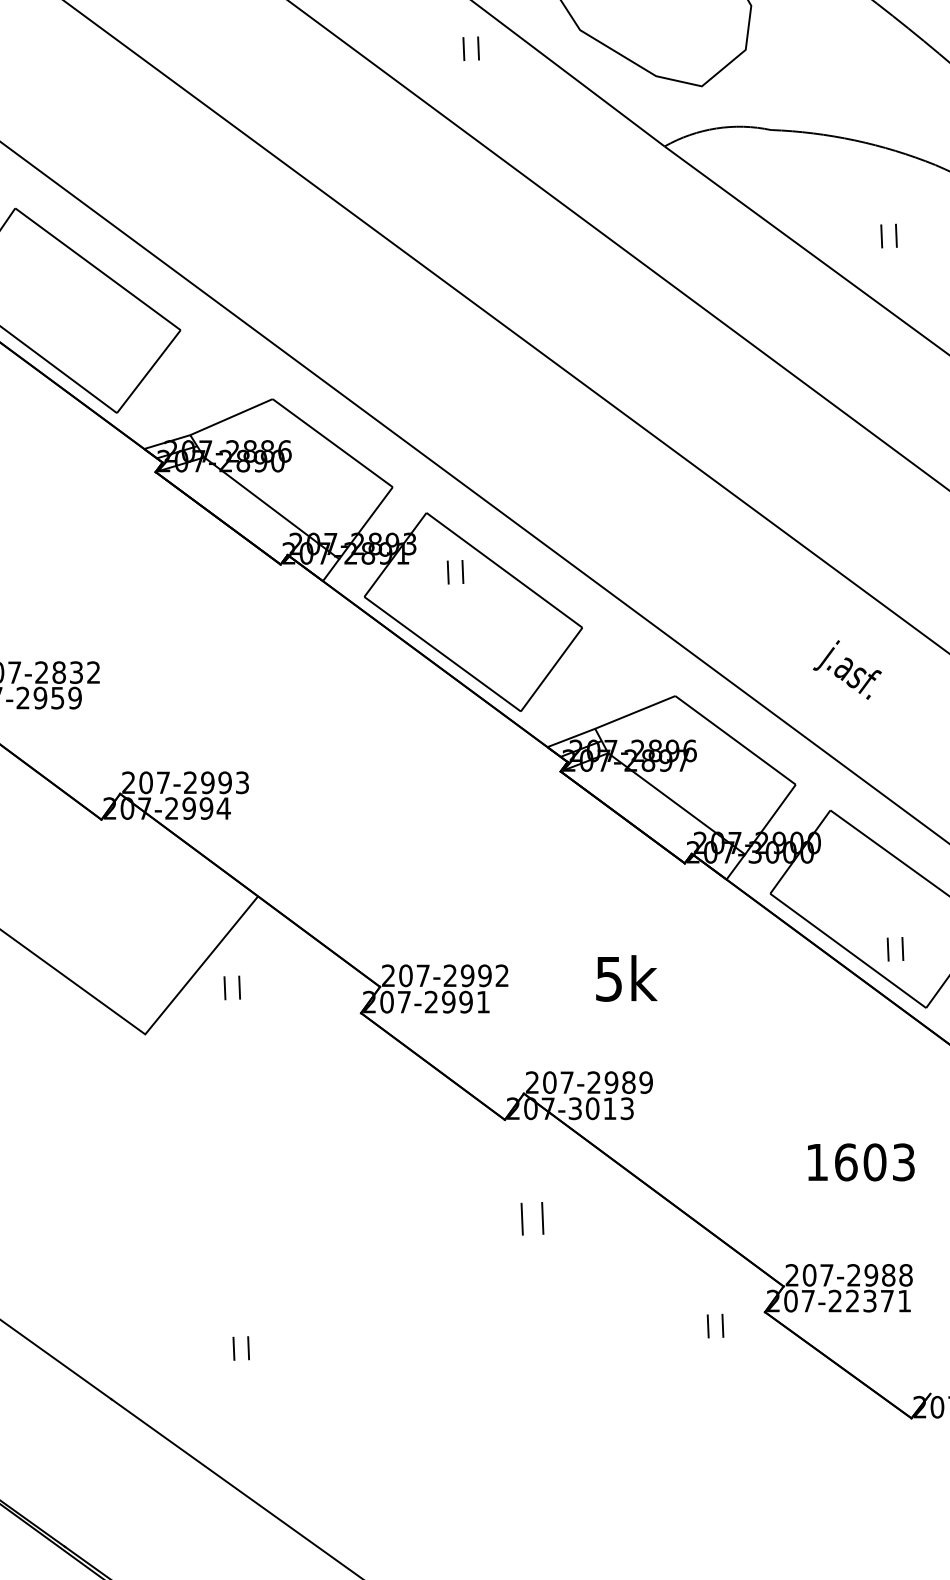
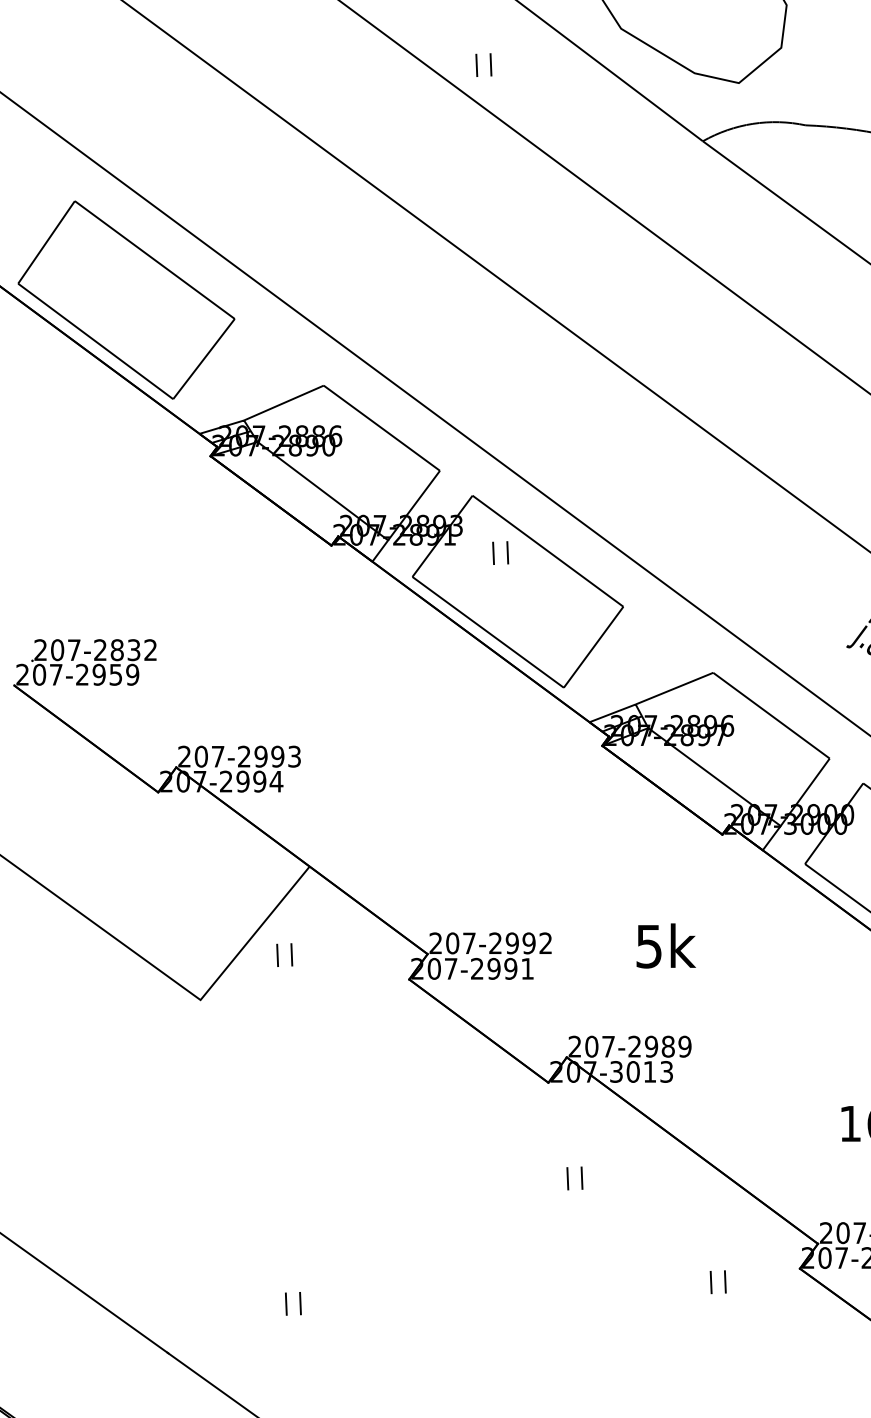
part: (470, 48) -> (483, 64), moved
part: (531, 1218) -> (574, 1178), size x0.71
part: (715, 1325) -> (718, 1281), moved

